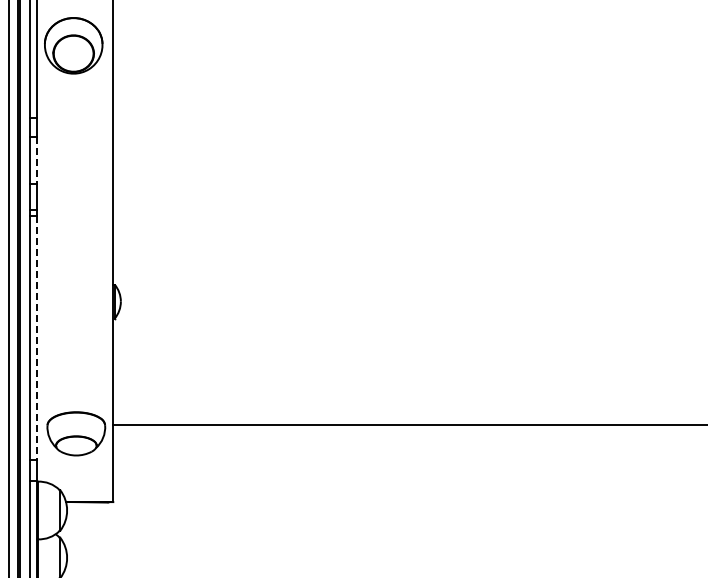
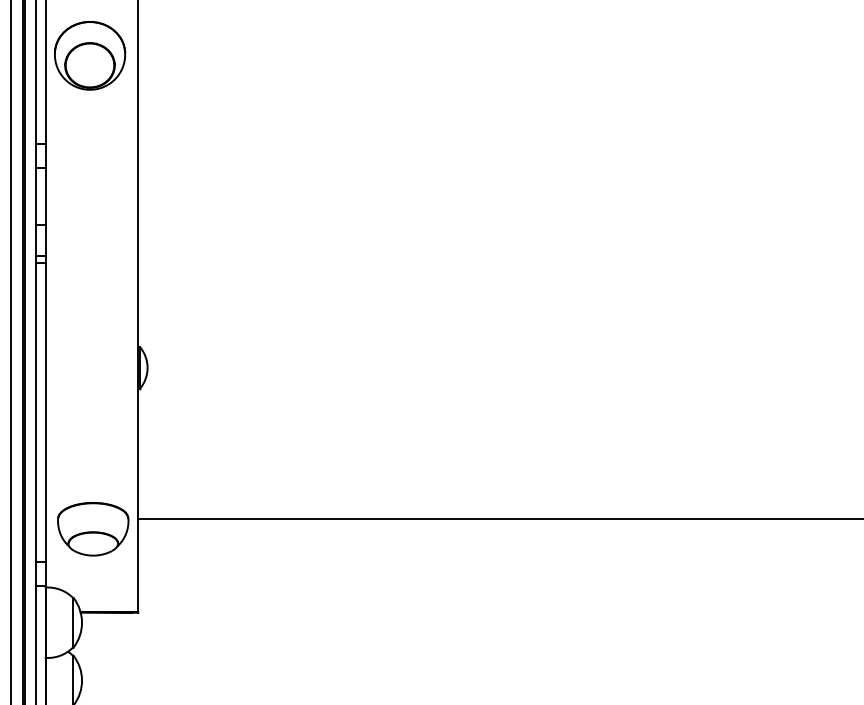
line: (37, 161) -> (45, 196), dashed -> solid
line: (37, 338) -> (45, 412), dashed -> solid

